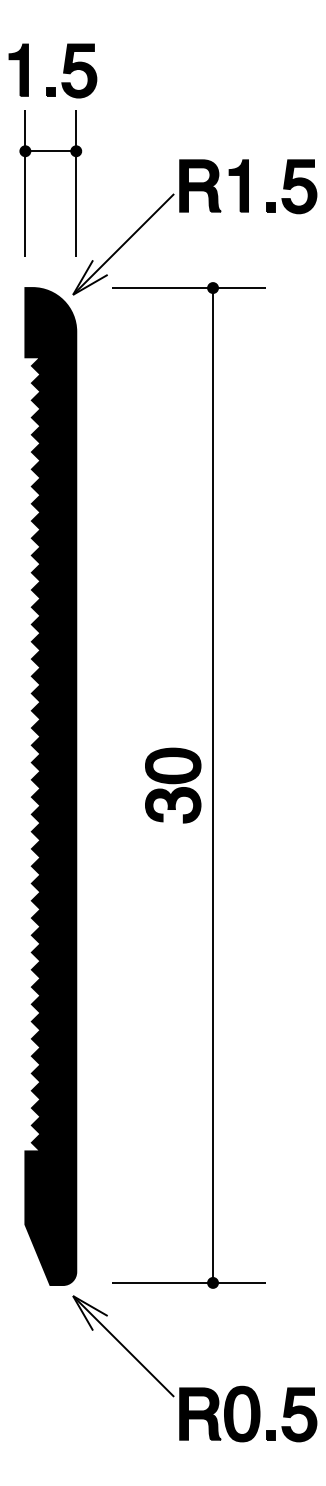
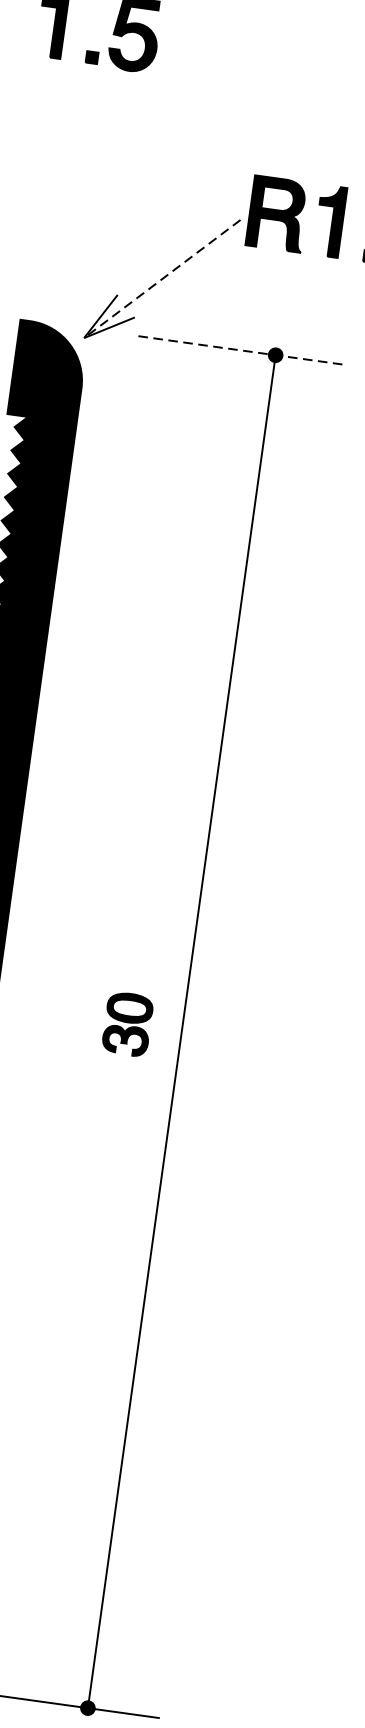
part: (25, 183) -> (40, 177), removed
line: (123, 244) -> (162, 279), solid -> dashed
line: (189, 288) -> (243, 351), solid -> dashed
part: (173, 785) -> (128, 1024), size x0.6

